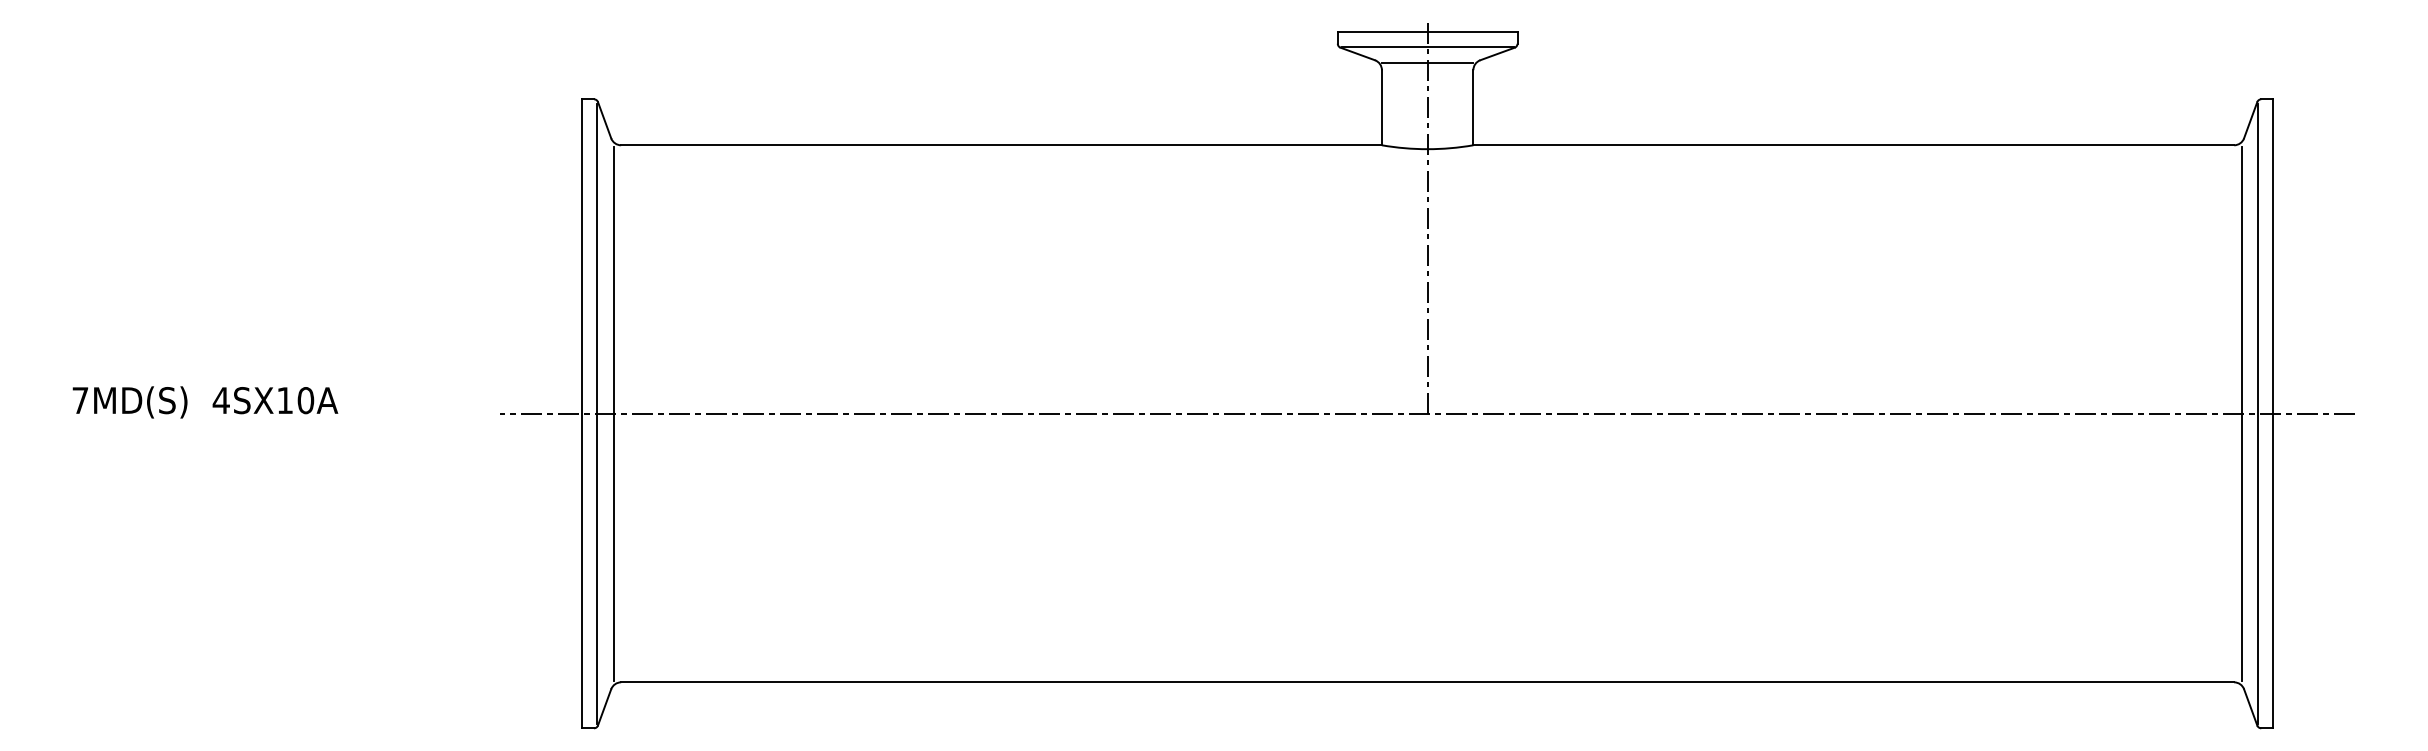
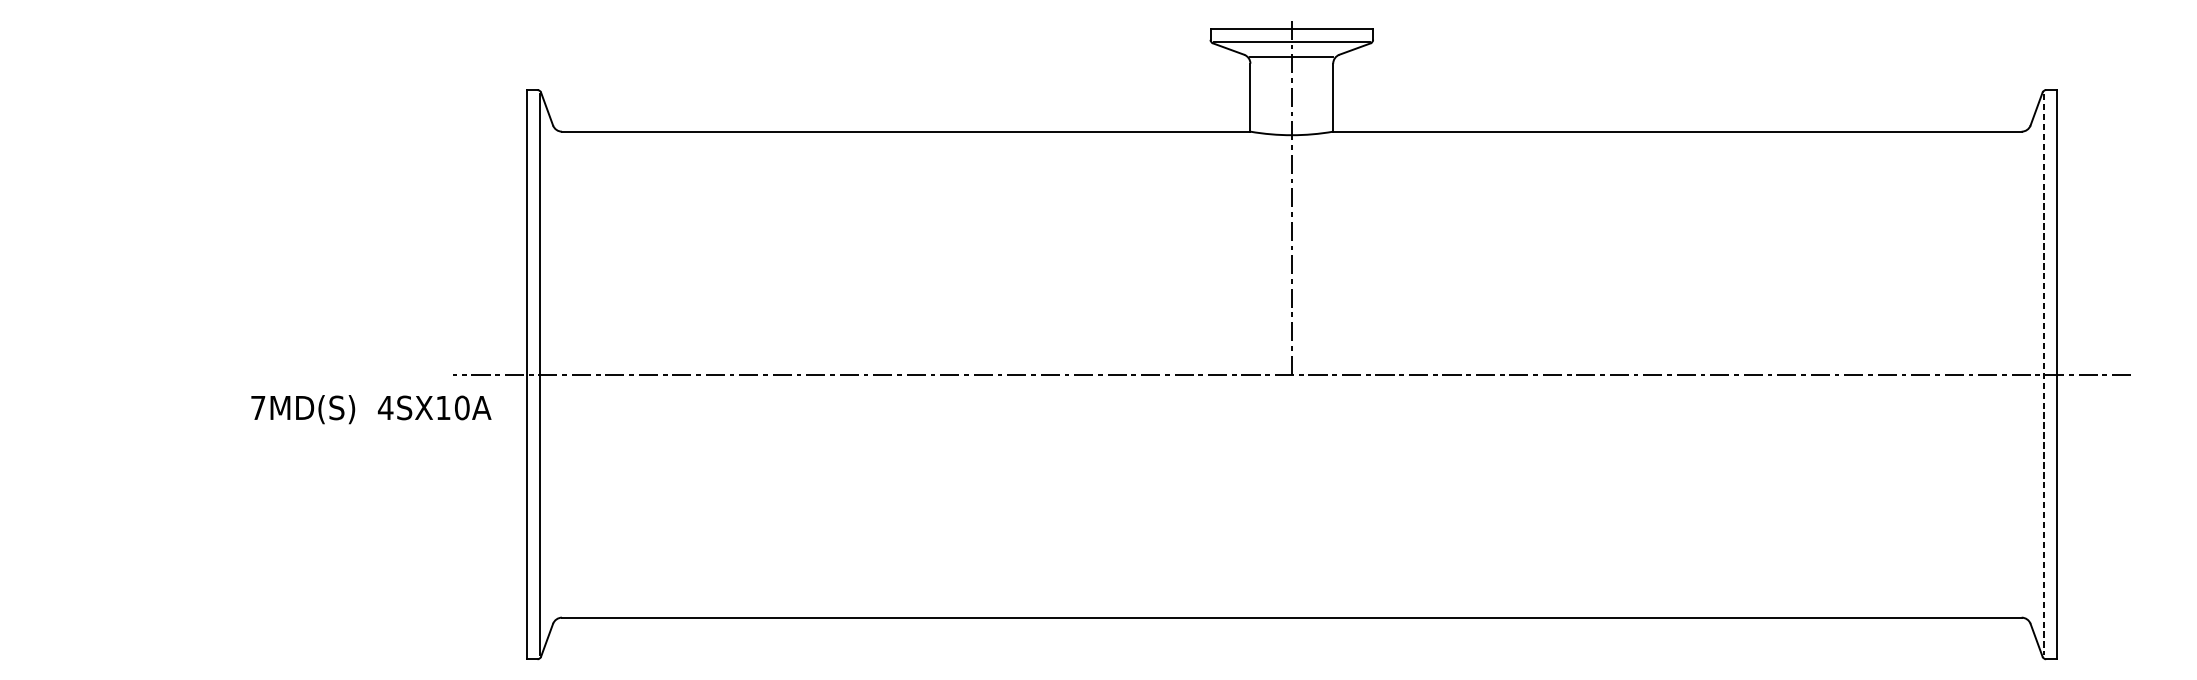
text: (205, 402) -> (371, 409), moved
line: (613, 413) -> (555, 374), removed
line: (2241, 413) -> (2028, 374), removed
line: (2258, 414) -> (2043, 375), solid -> dashed

